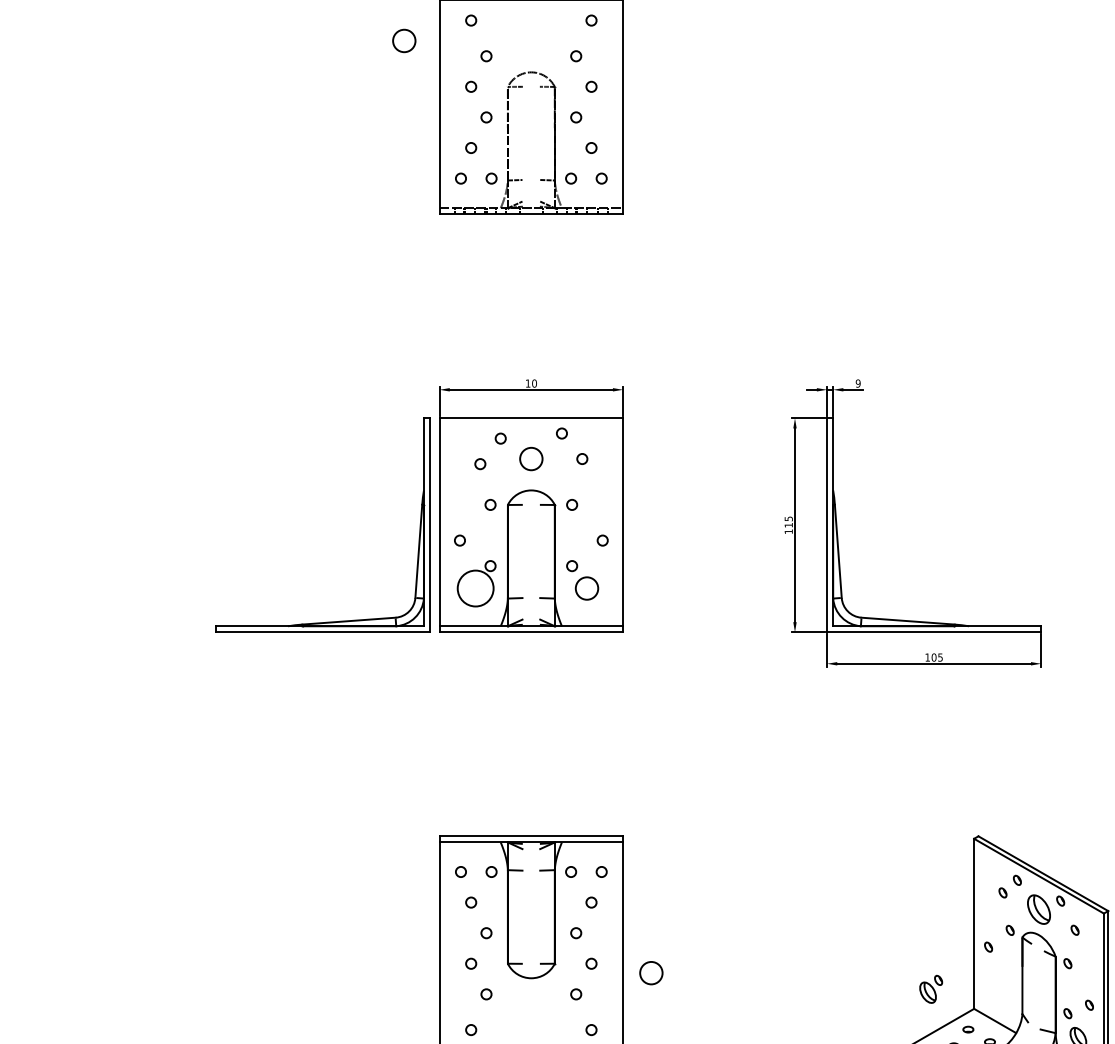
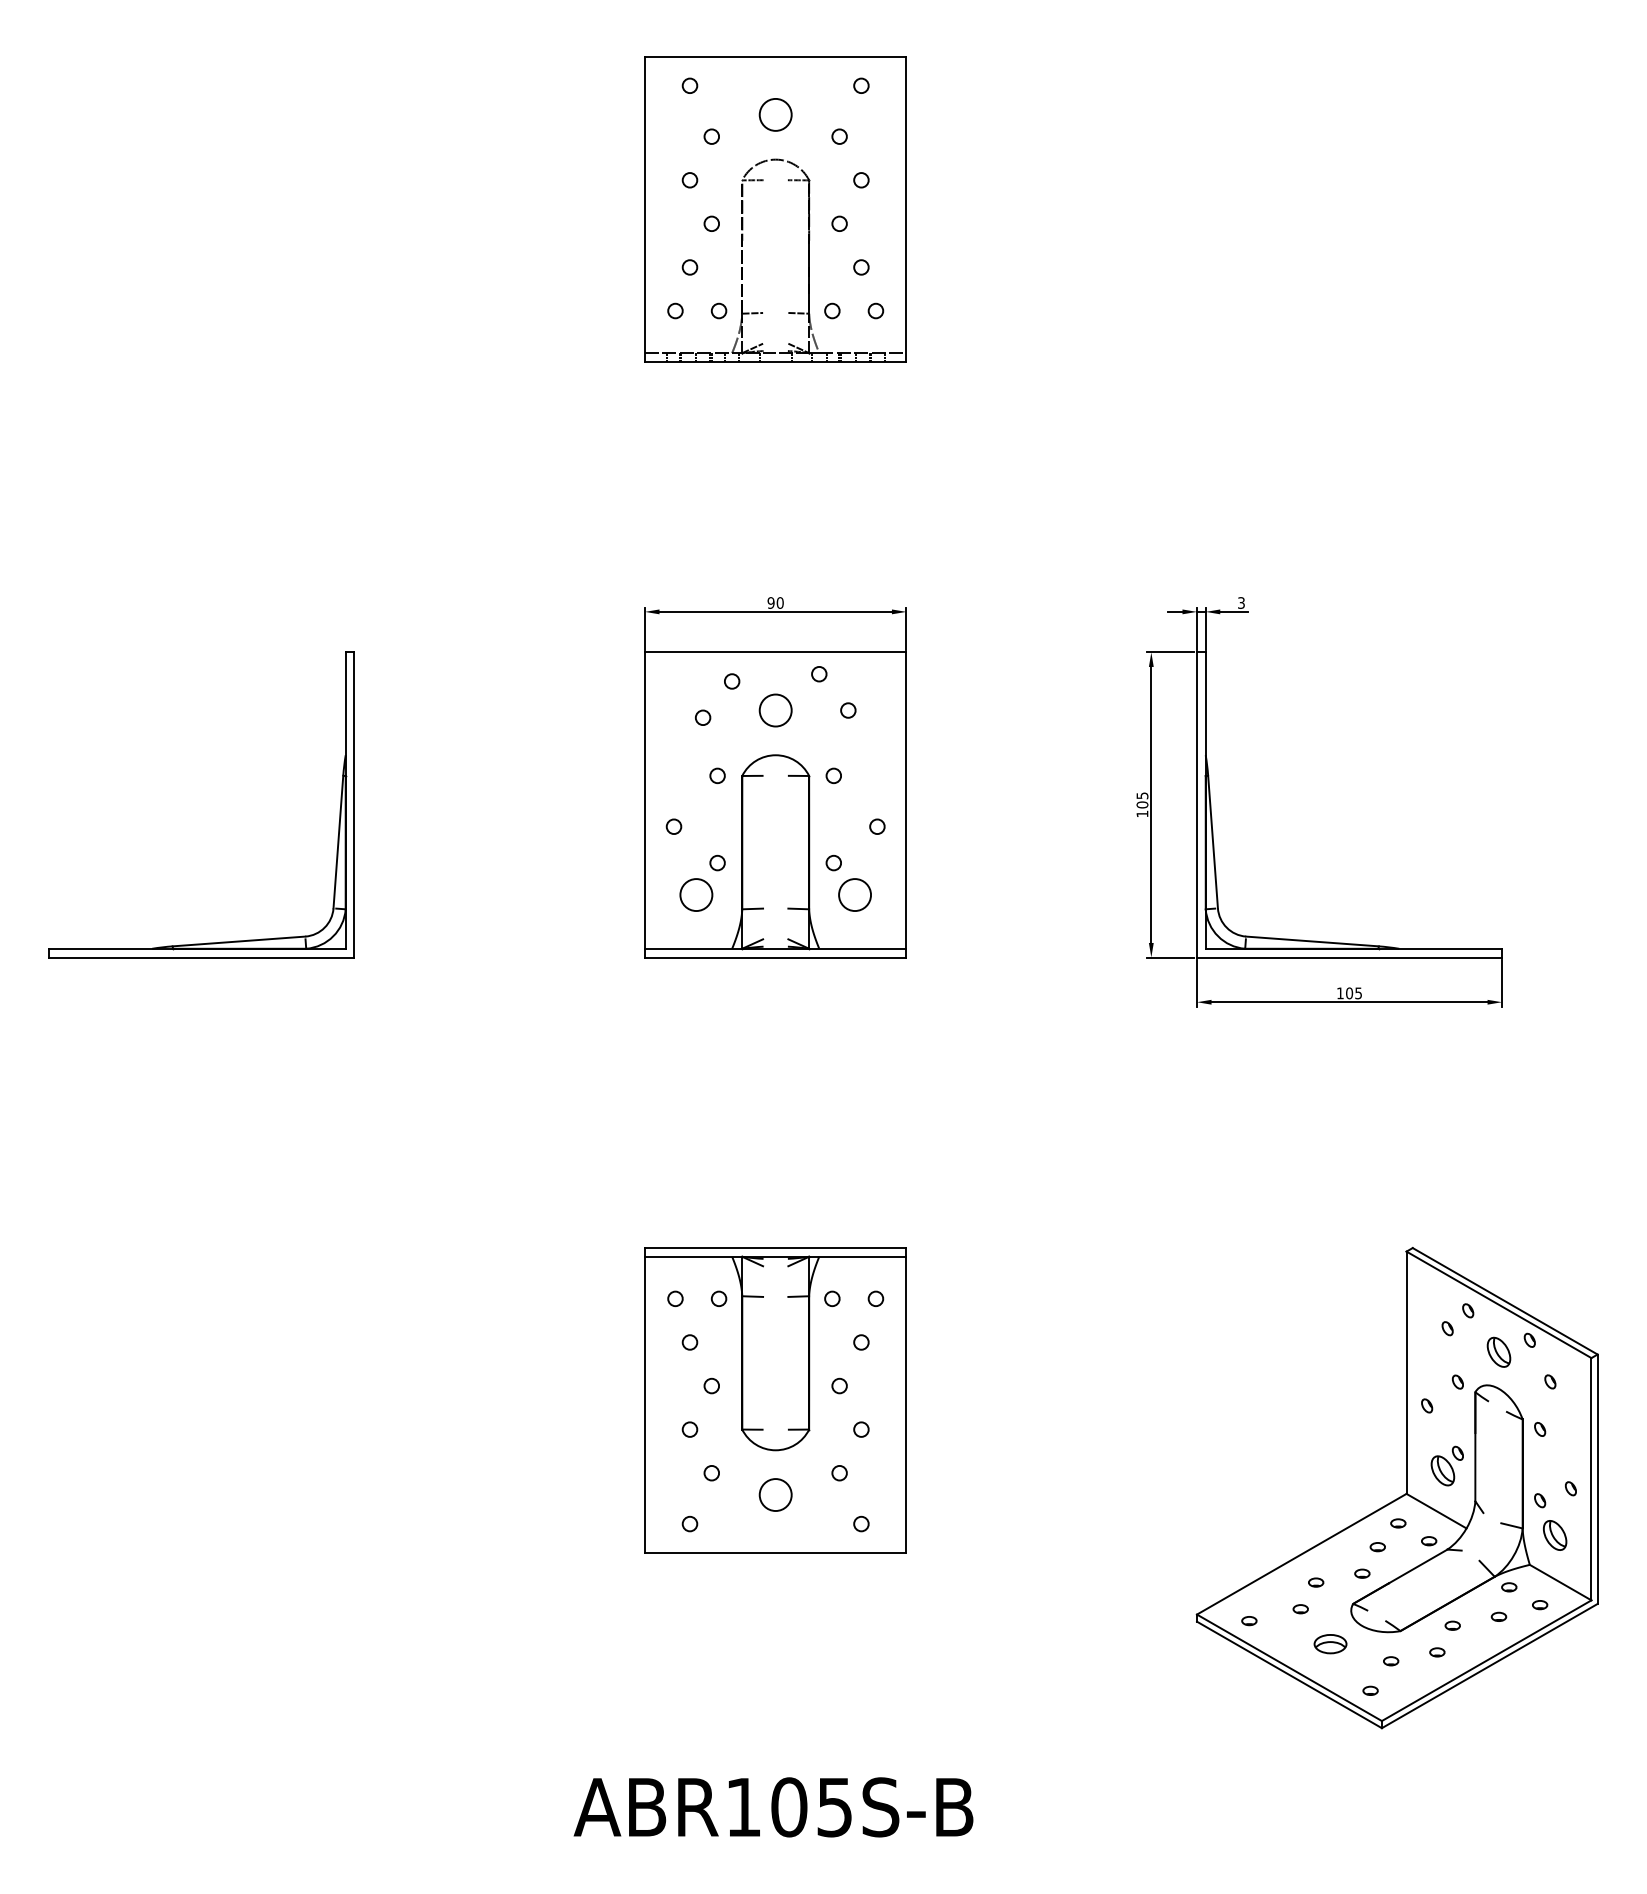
circle: (404, 40) -> (775, 114), moved
text: (527, 383) -> (770, 602), 10 -> 90
text: (857, 383) -> (1240, 602), 9 -> 3
text: (788, 524) -> (1142, 804), 115 -> 105
part: (419, 528) -> (339, 809), moved
circle: (475, 588) -> (696, 895), size x0.62
part: (1038, 908) -> (1498, 1351), size x0.71
circle: (651, 972) -> (775, 1494), moved
part: (930, 988) -> (1446, 1465), moved

